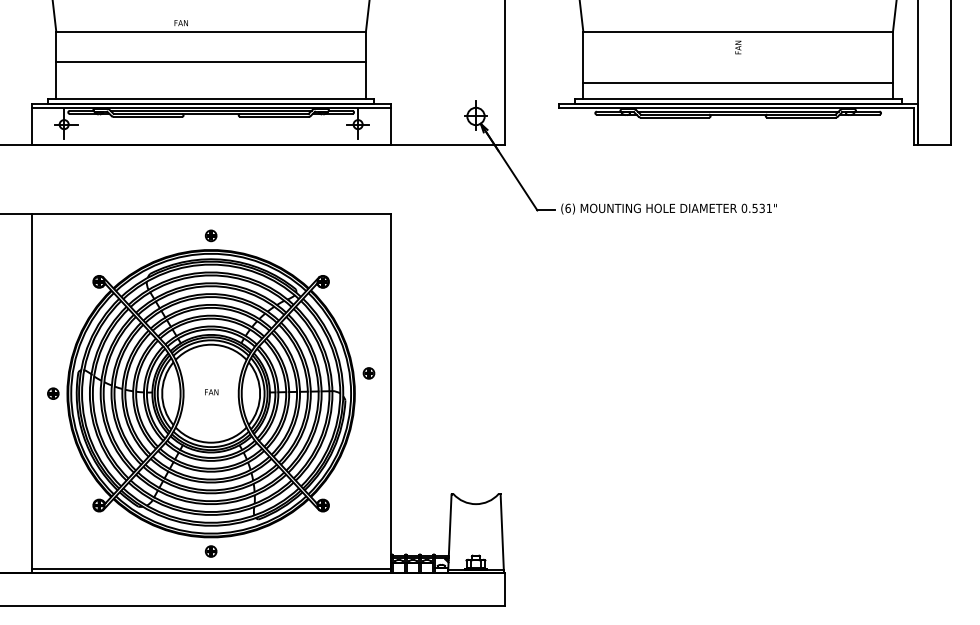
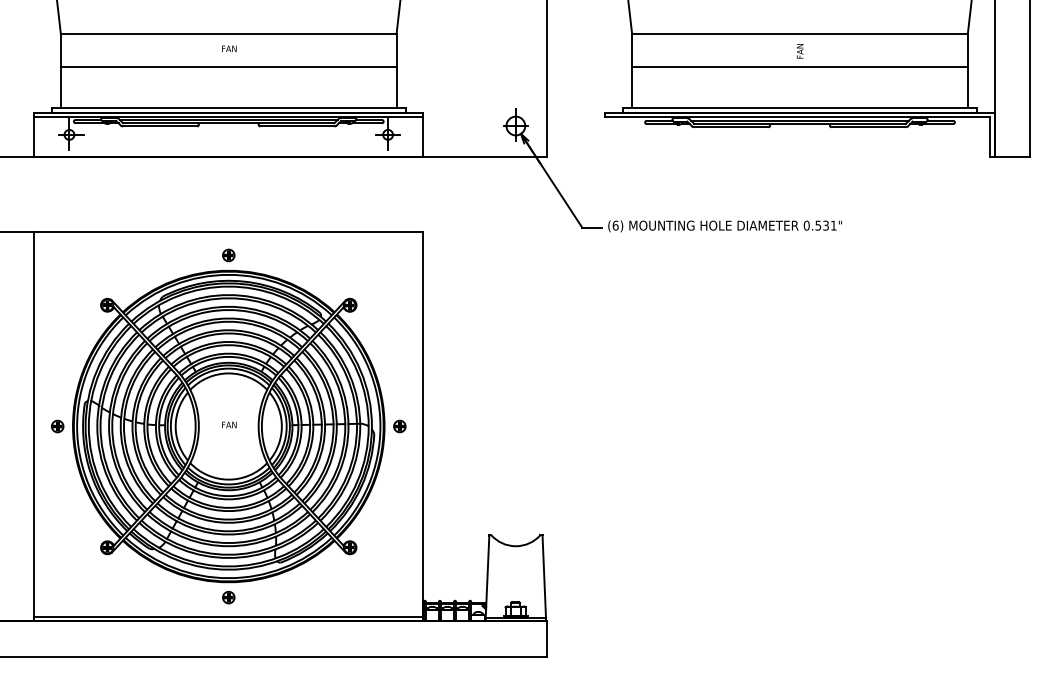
text: (181, 22) -> (229, 48), moved
line: (737, 83) -> (799, 67), moved
part: (368, 373) -> (399, 426), moved

